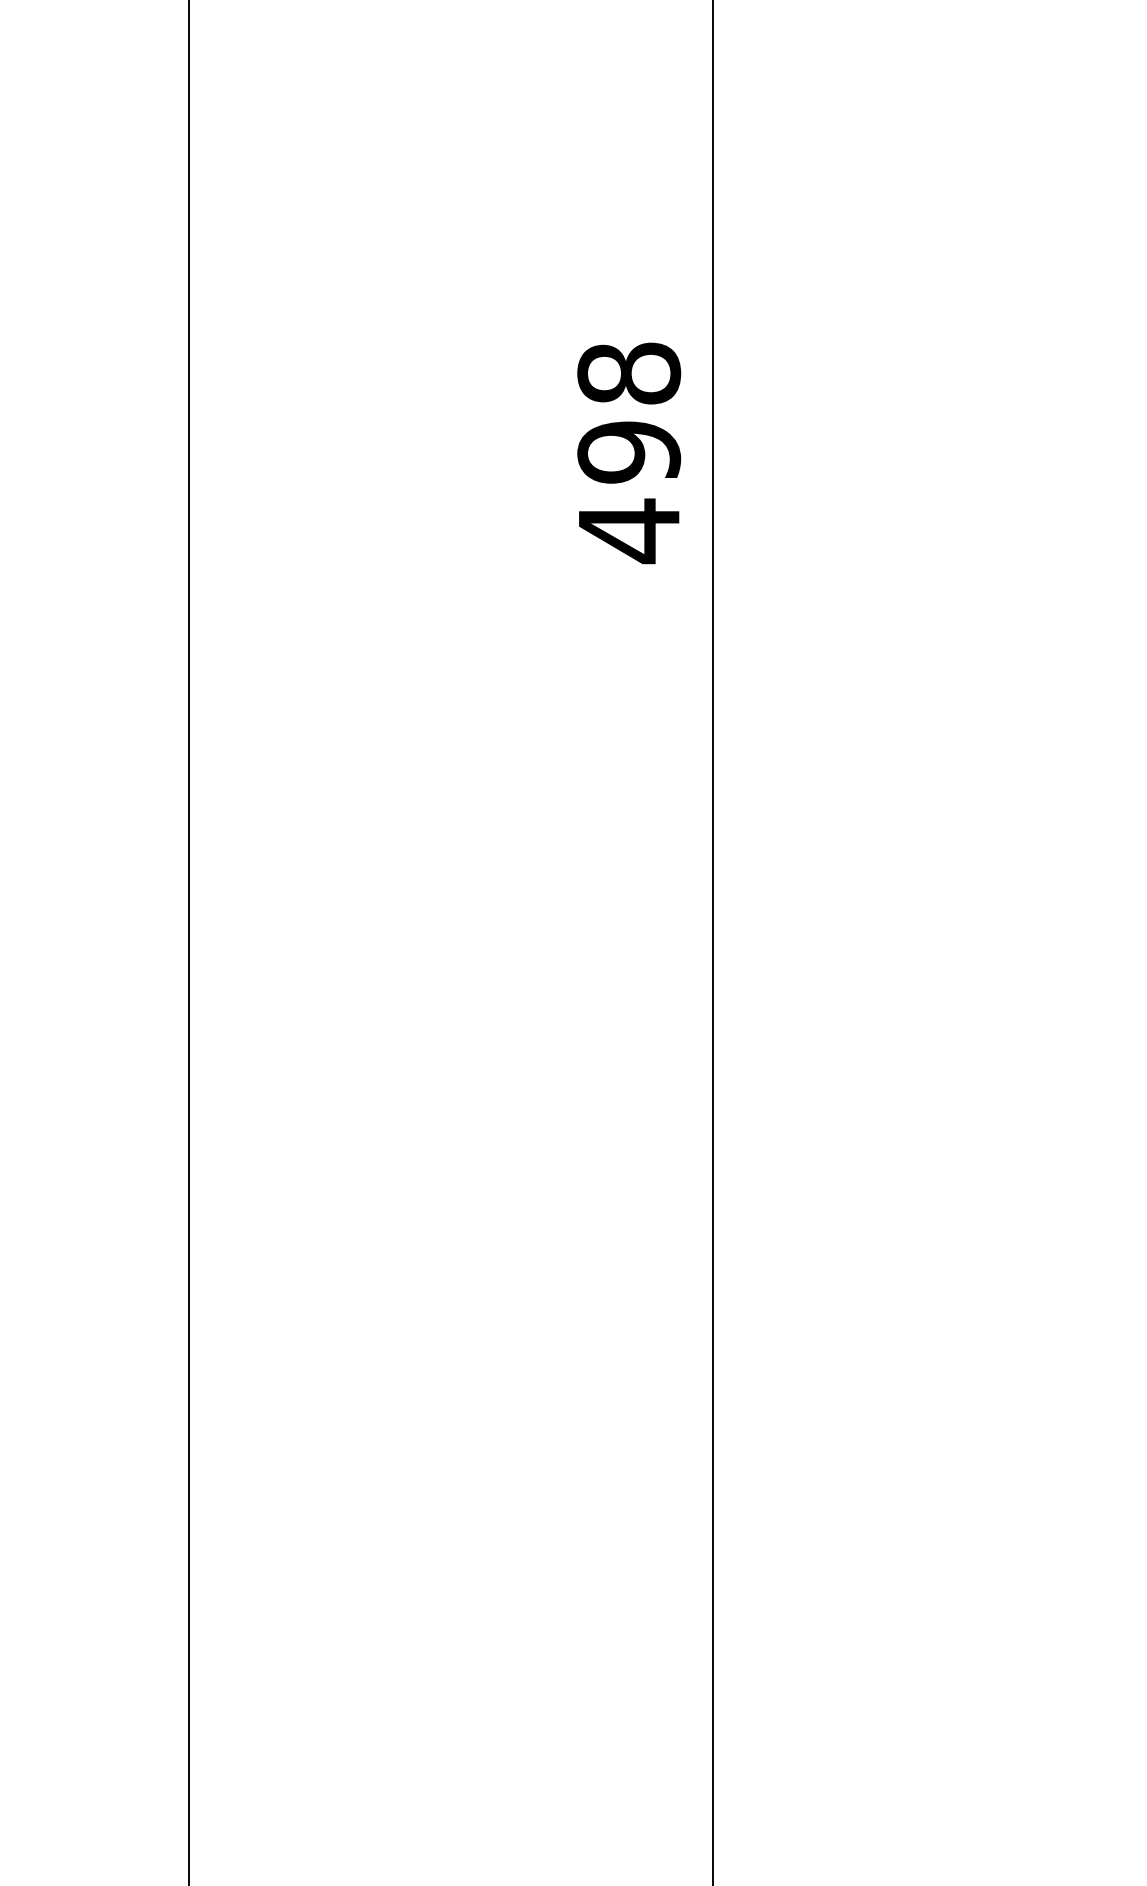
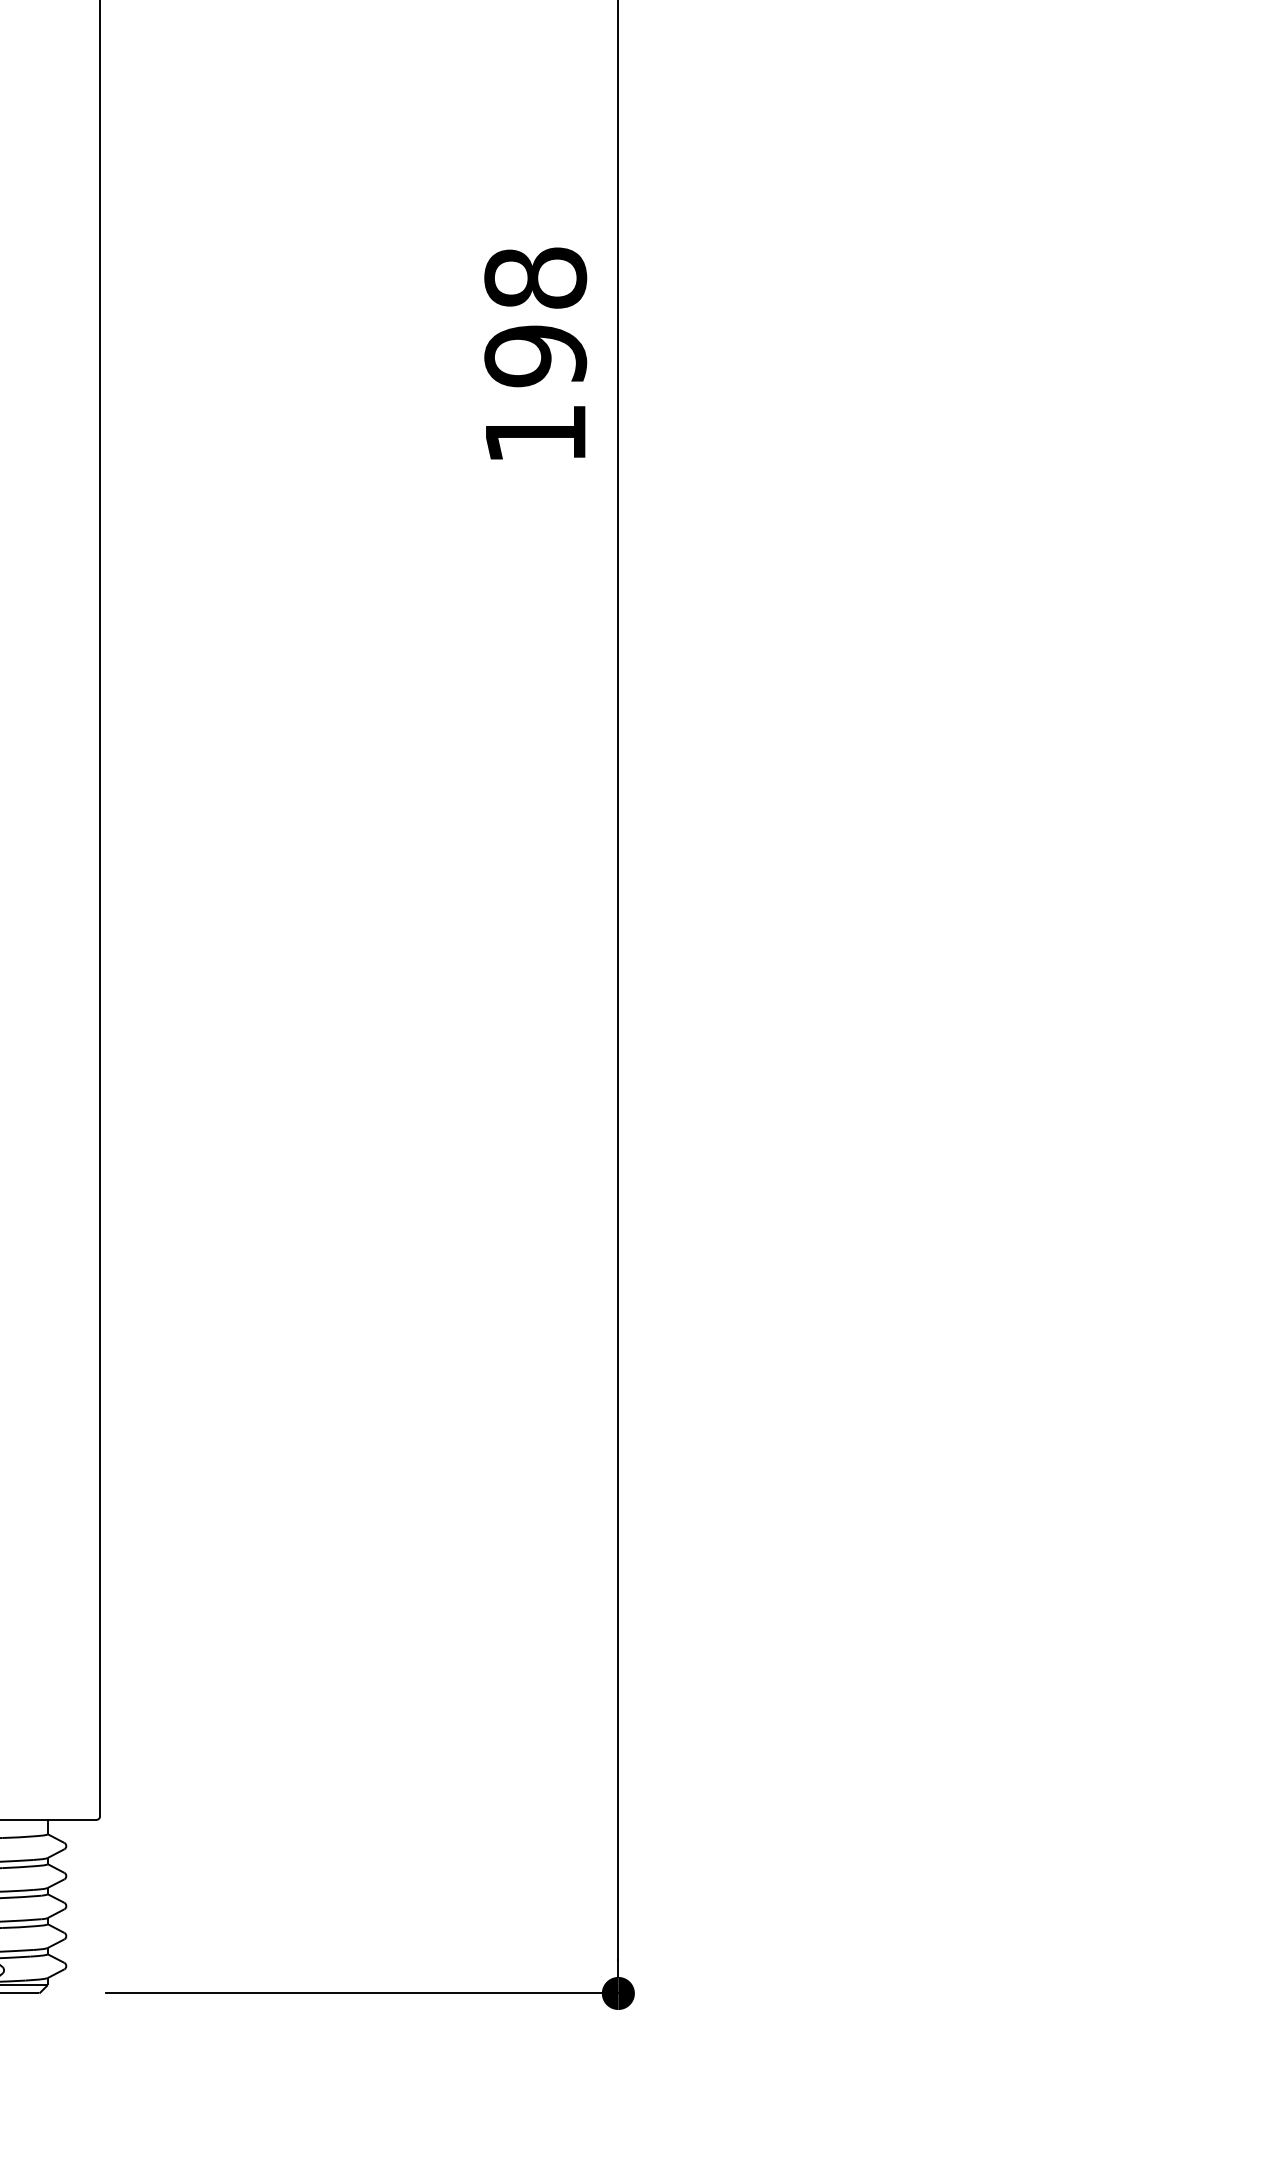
text: (628, 530) -> (535, 433), 498 -> 198

